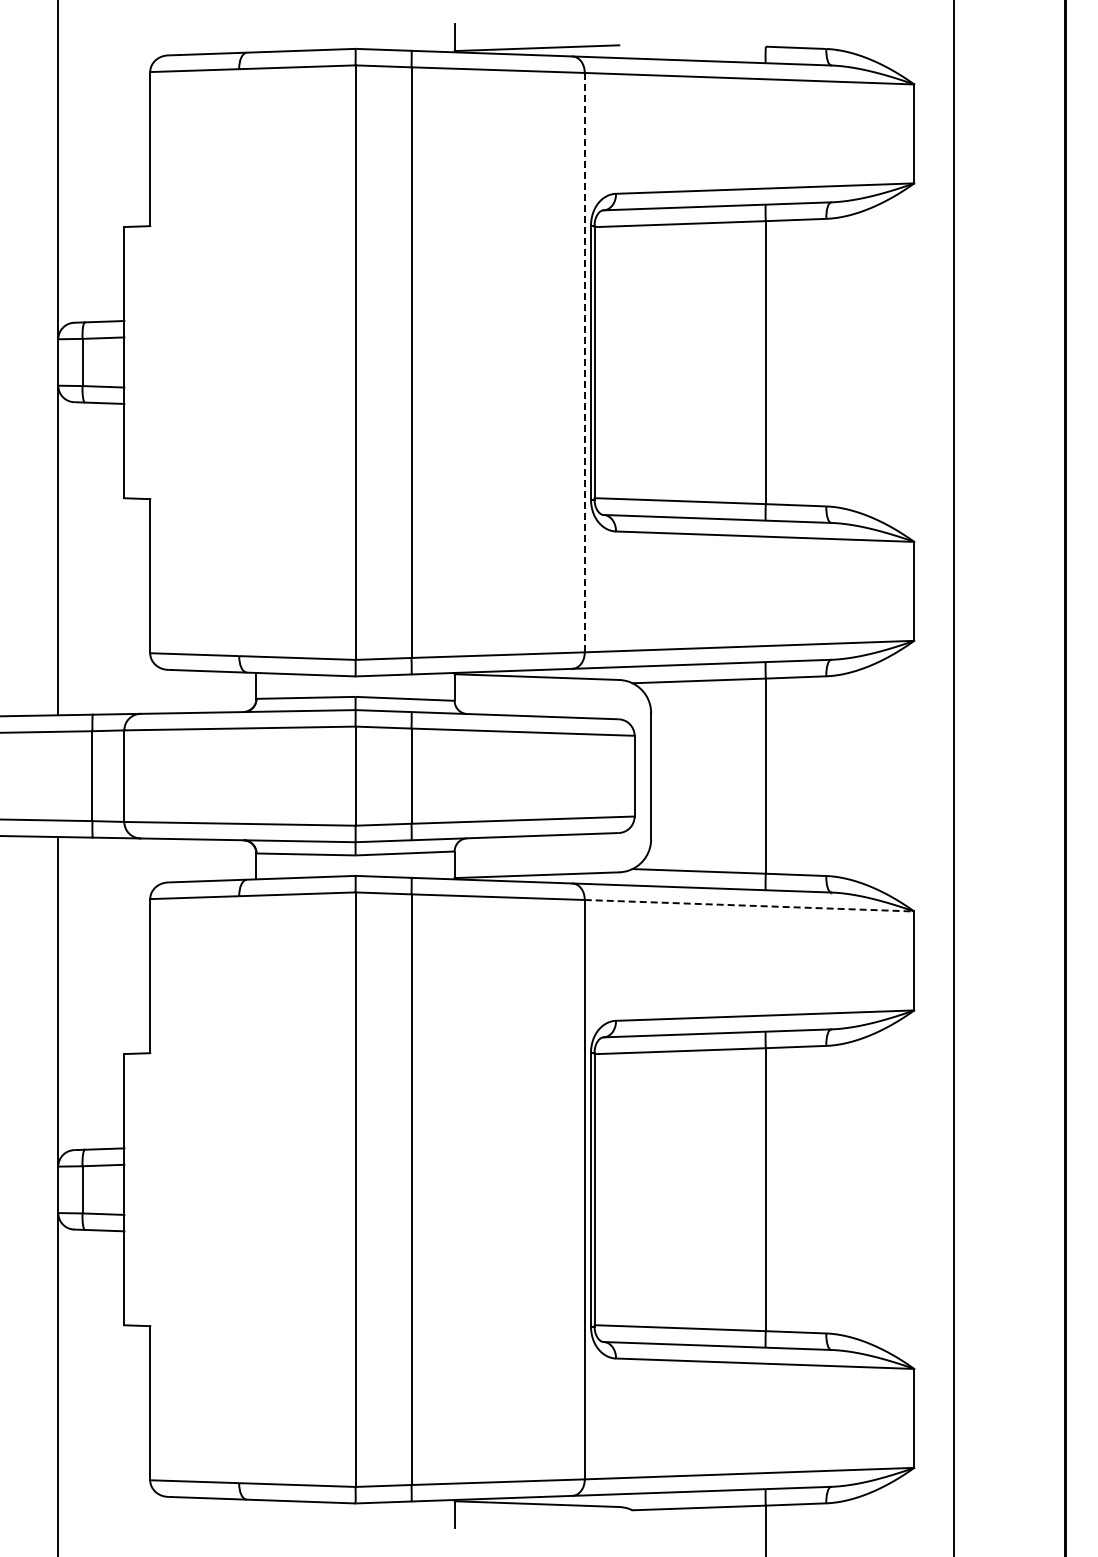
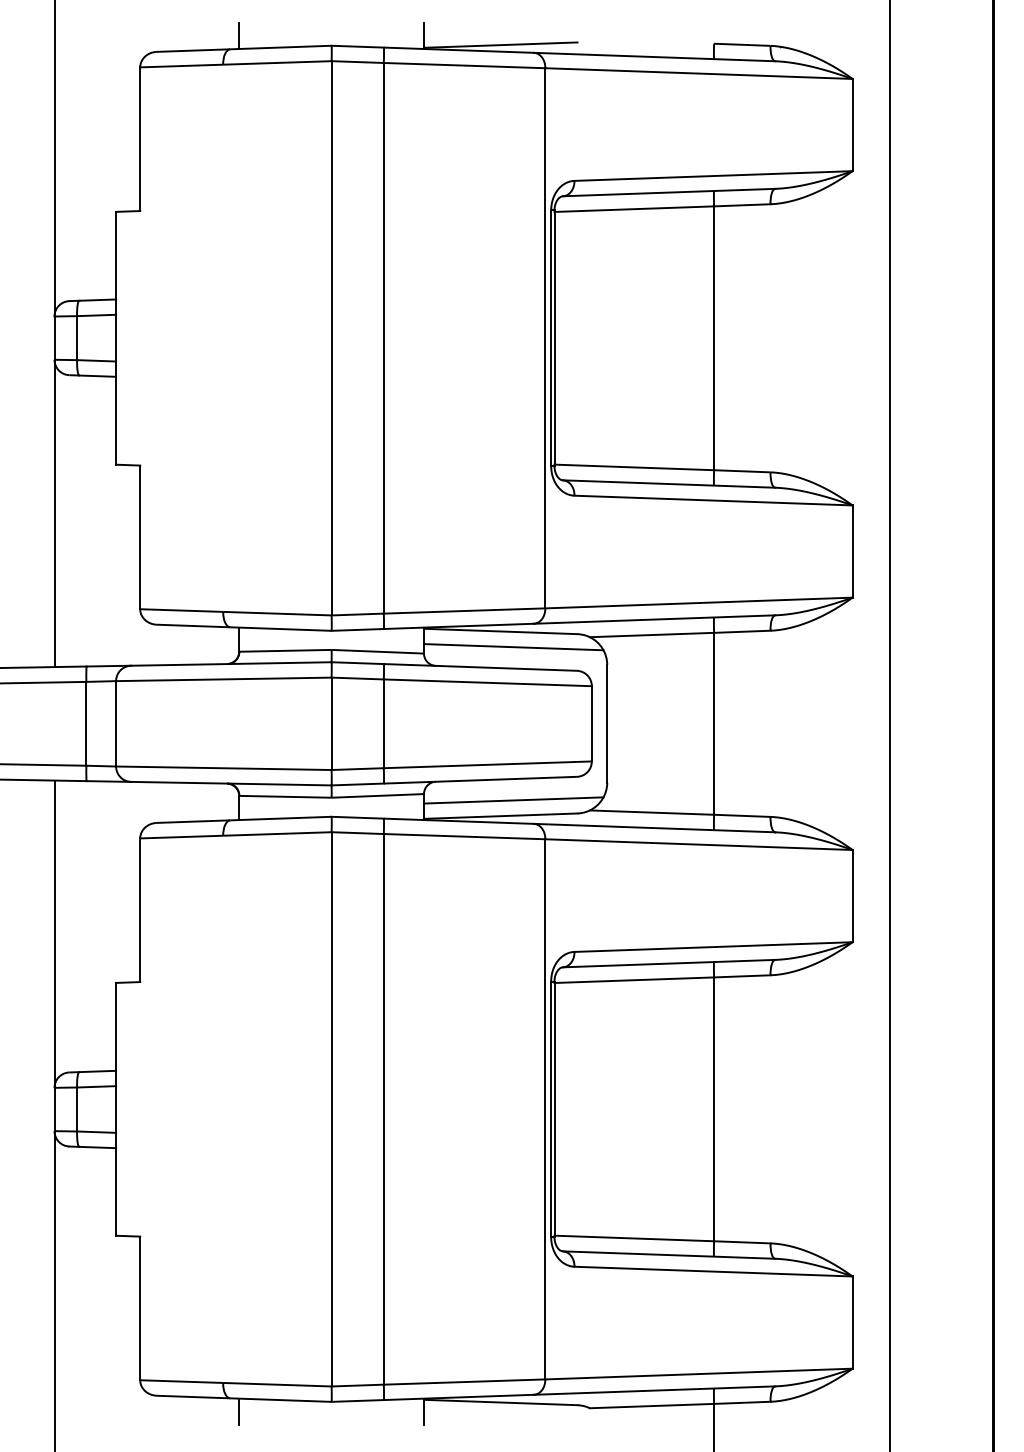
line: (256, 38) -> (239, 36), added
line: (584, 362) -> (545, 338), dashed -> solid
line: (550, 693) -> (513, 646), added
line: (550, 858) -> (513, 800), added
line: (749, 905) -> (698, 844), dashed -> solid
line: (256, 1513) -> (239, 1411), added

